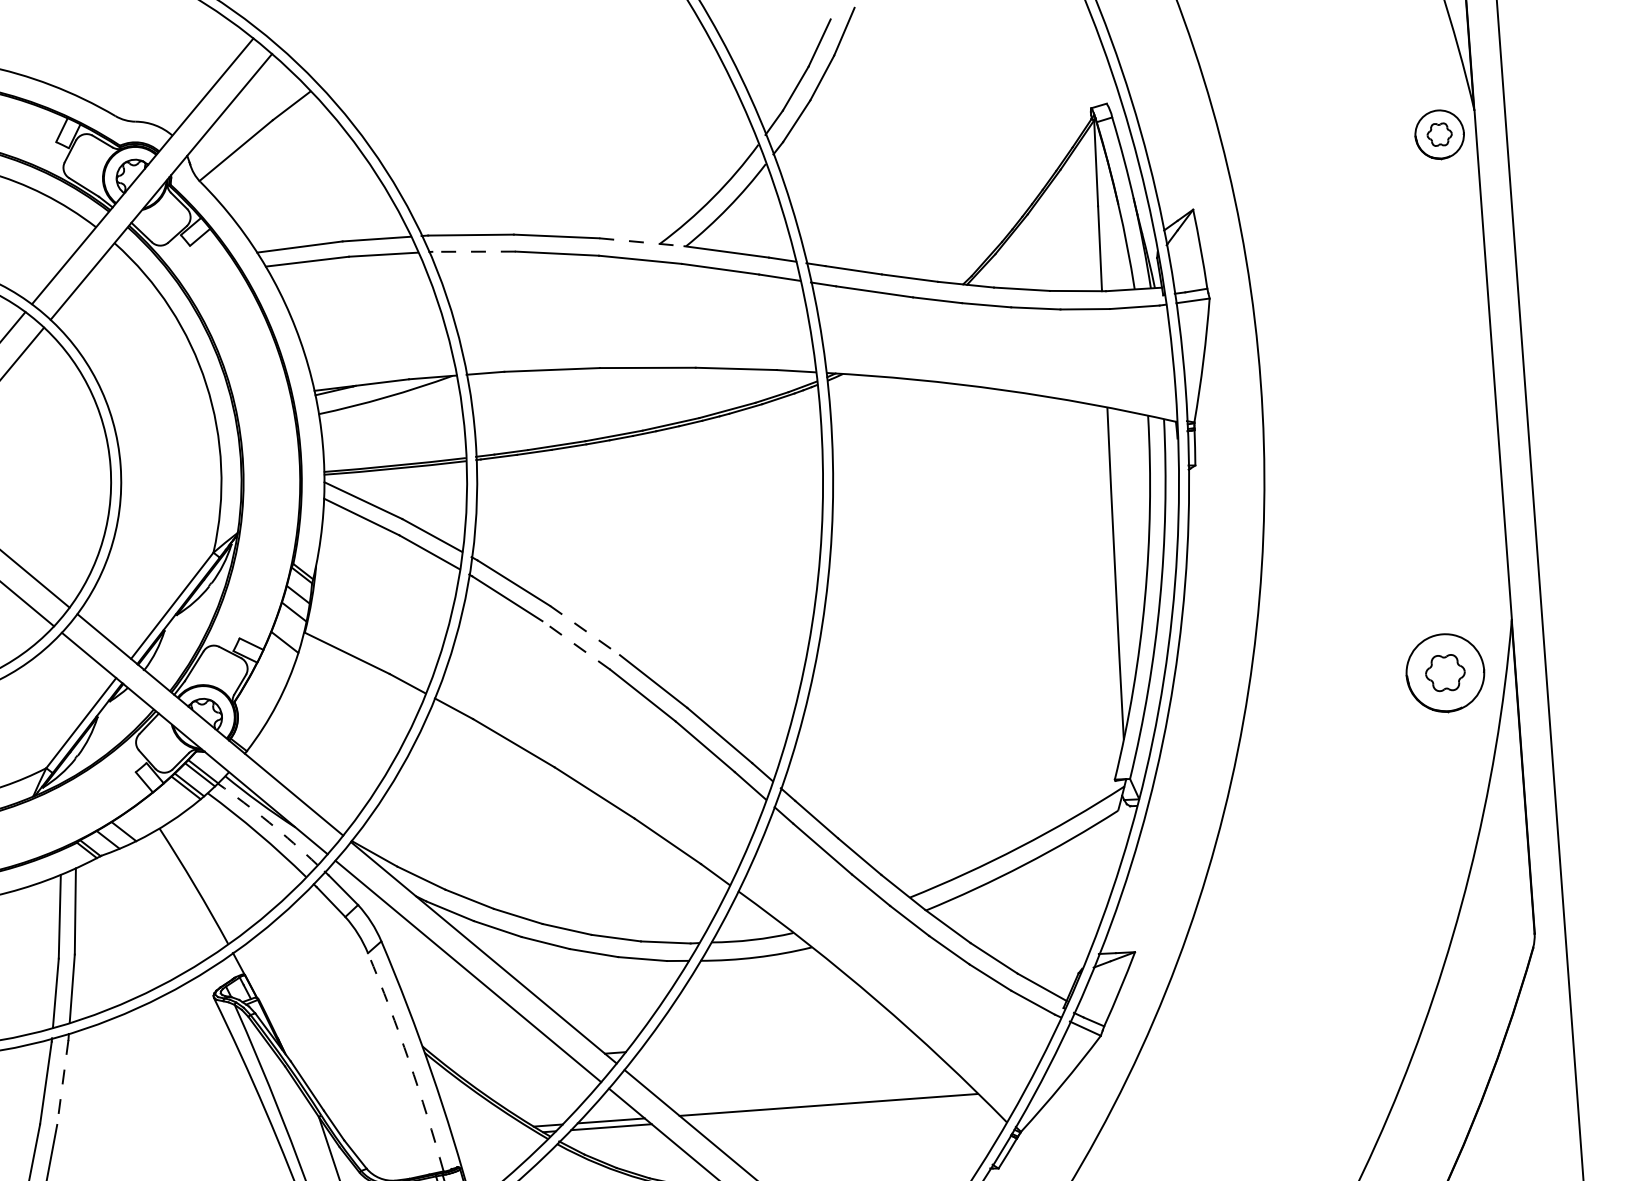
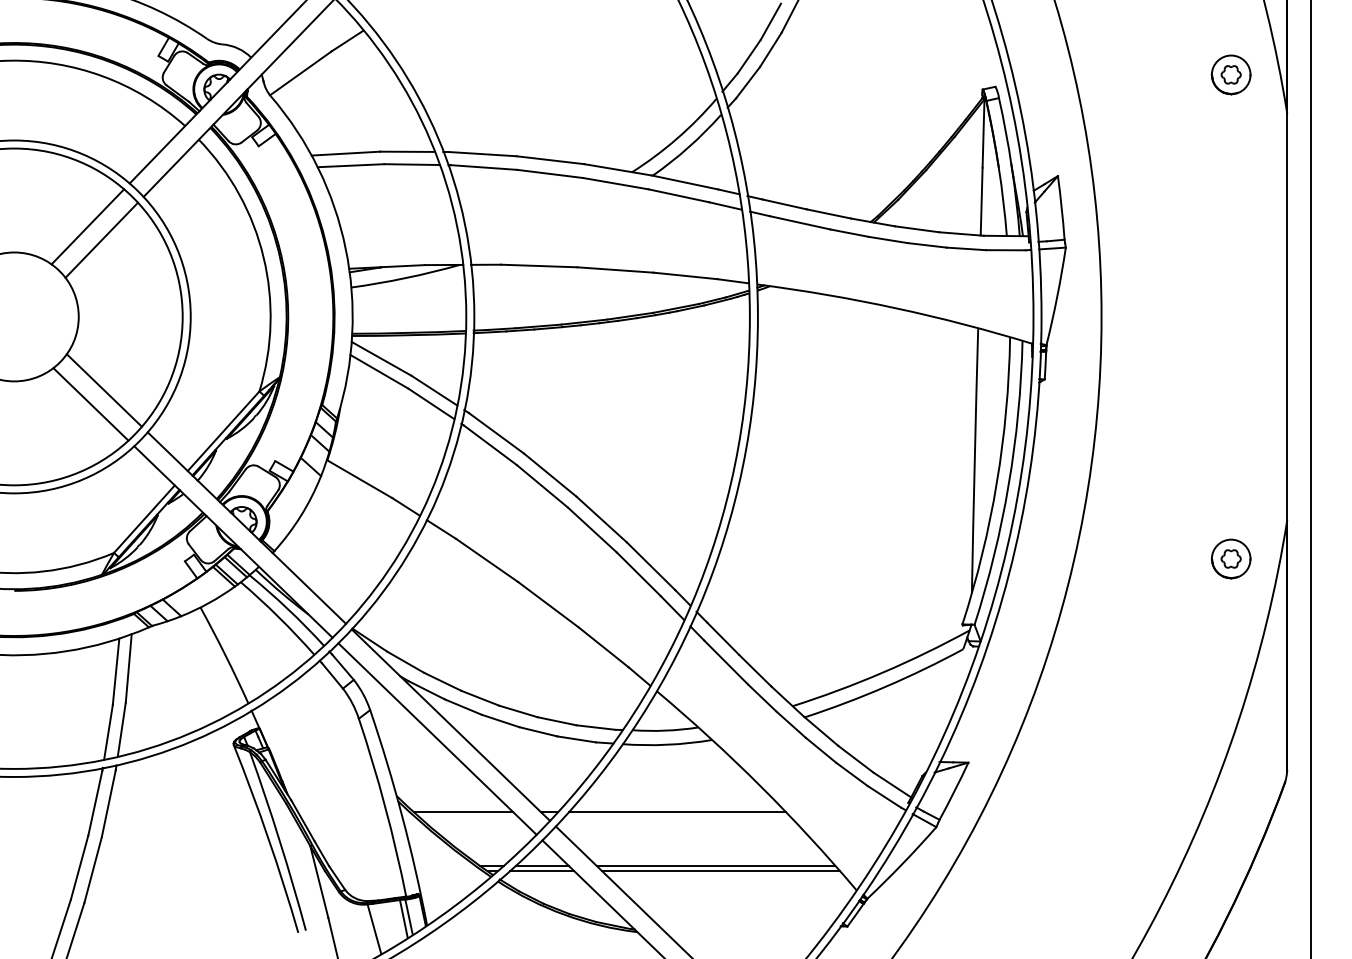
part: (1438, 134) -> (1230, 74), moved
line: (642, 241) -> (618, 169), dashed -> solid
line: (473, 251) -> (483, 167), dashed -> solid
line: (585, 631) -> (550, 475), dashed -> solid
line: (576, 645) -> (542, 486), dashed -> solid
part: (1444, 672) -> (1230, 558), size x0.62
arc: (268, 823) -> (287, 609), dashed -> solid
line: (774, 1041) -> (676, 812), added
arc: (409, 1060) -> (385, 806), dashed -> solid
line: (507, 1060) -> (463, 812), added
line: (62, 1083) -> (108, 804), dashed -> solid
line: (834, 1111) -> (720, 871), added

